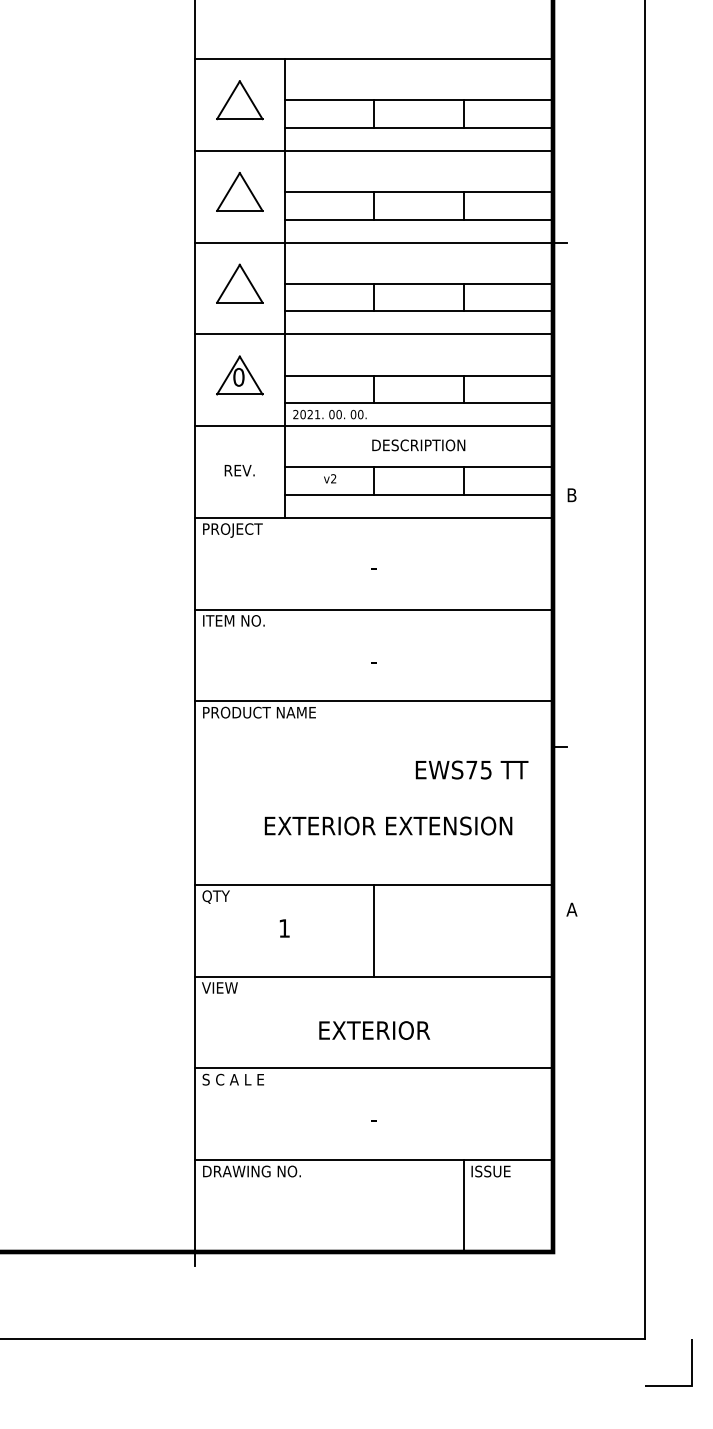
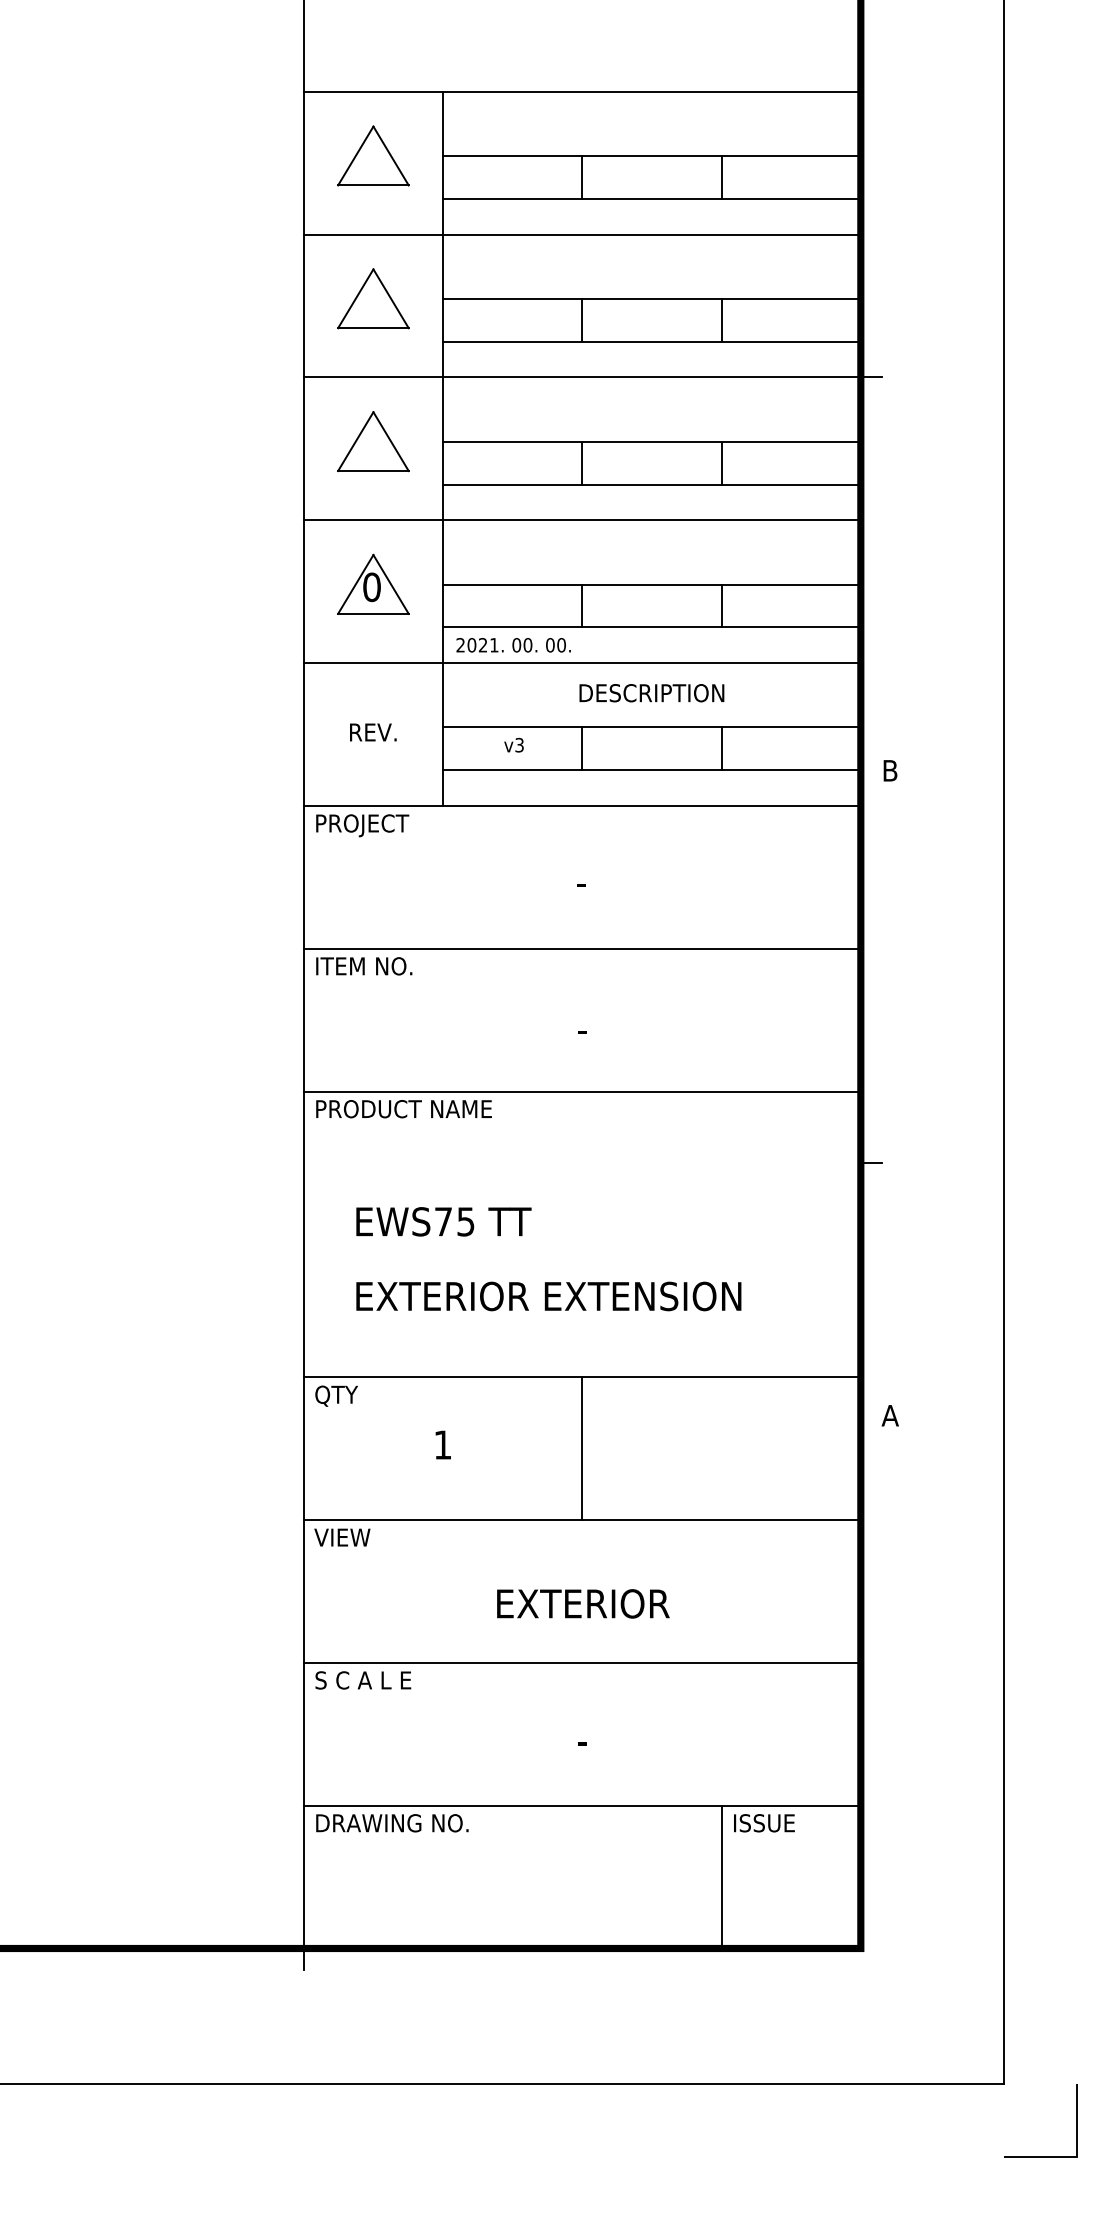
text: (333, 478) -> (519, 744), v2 -> v3
text: (471, 769) -> (442, 1220), moved
text: (388, 825) -> (548, 1295), moved

